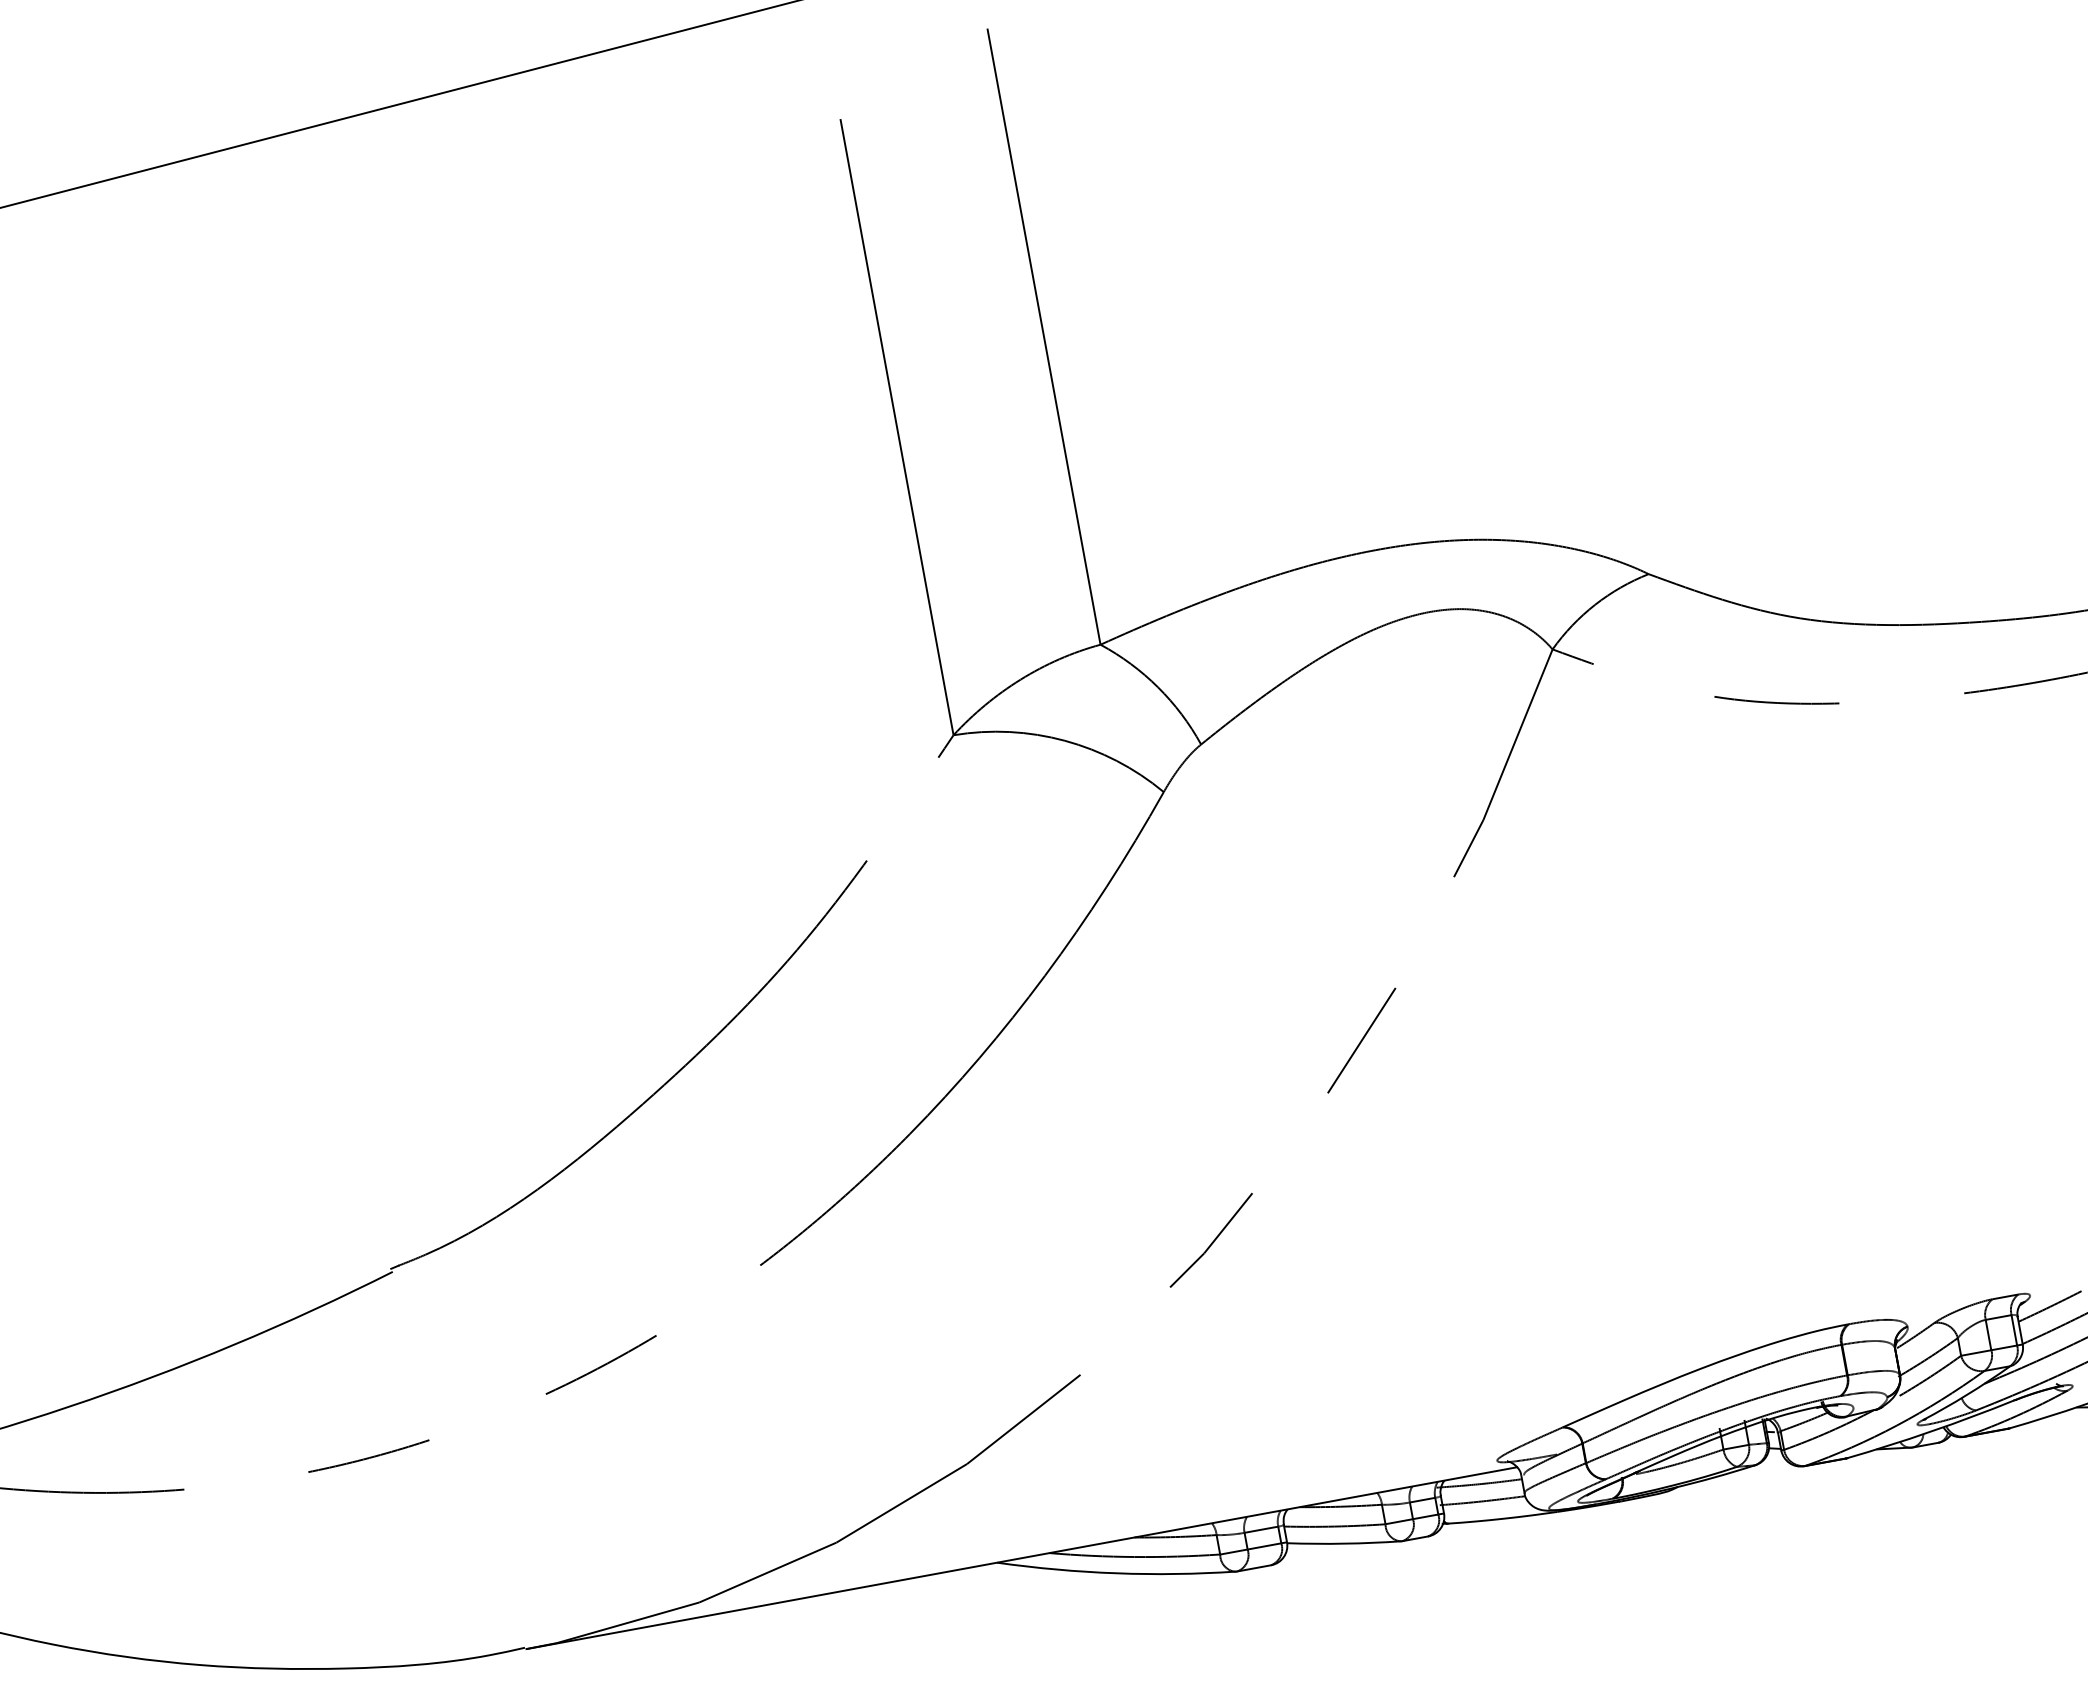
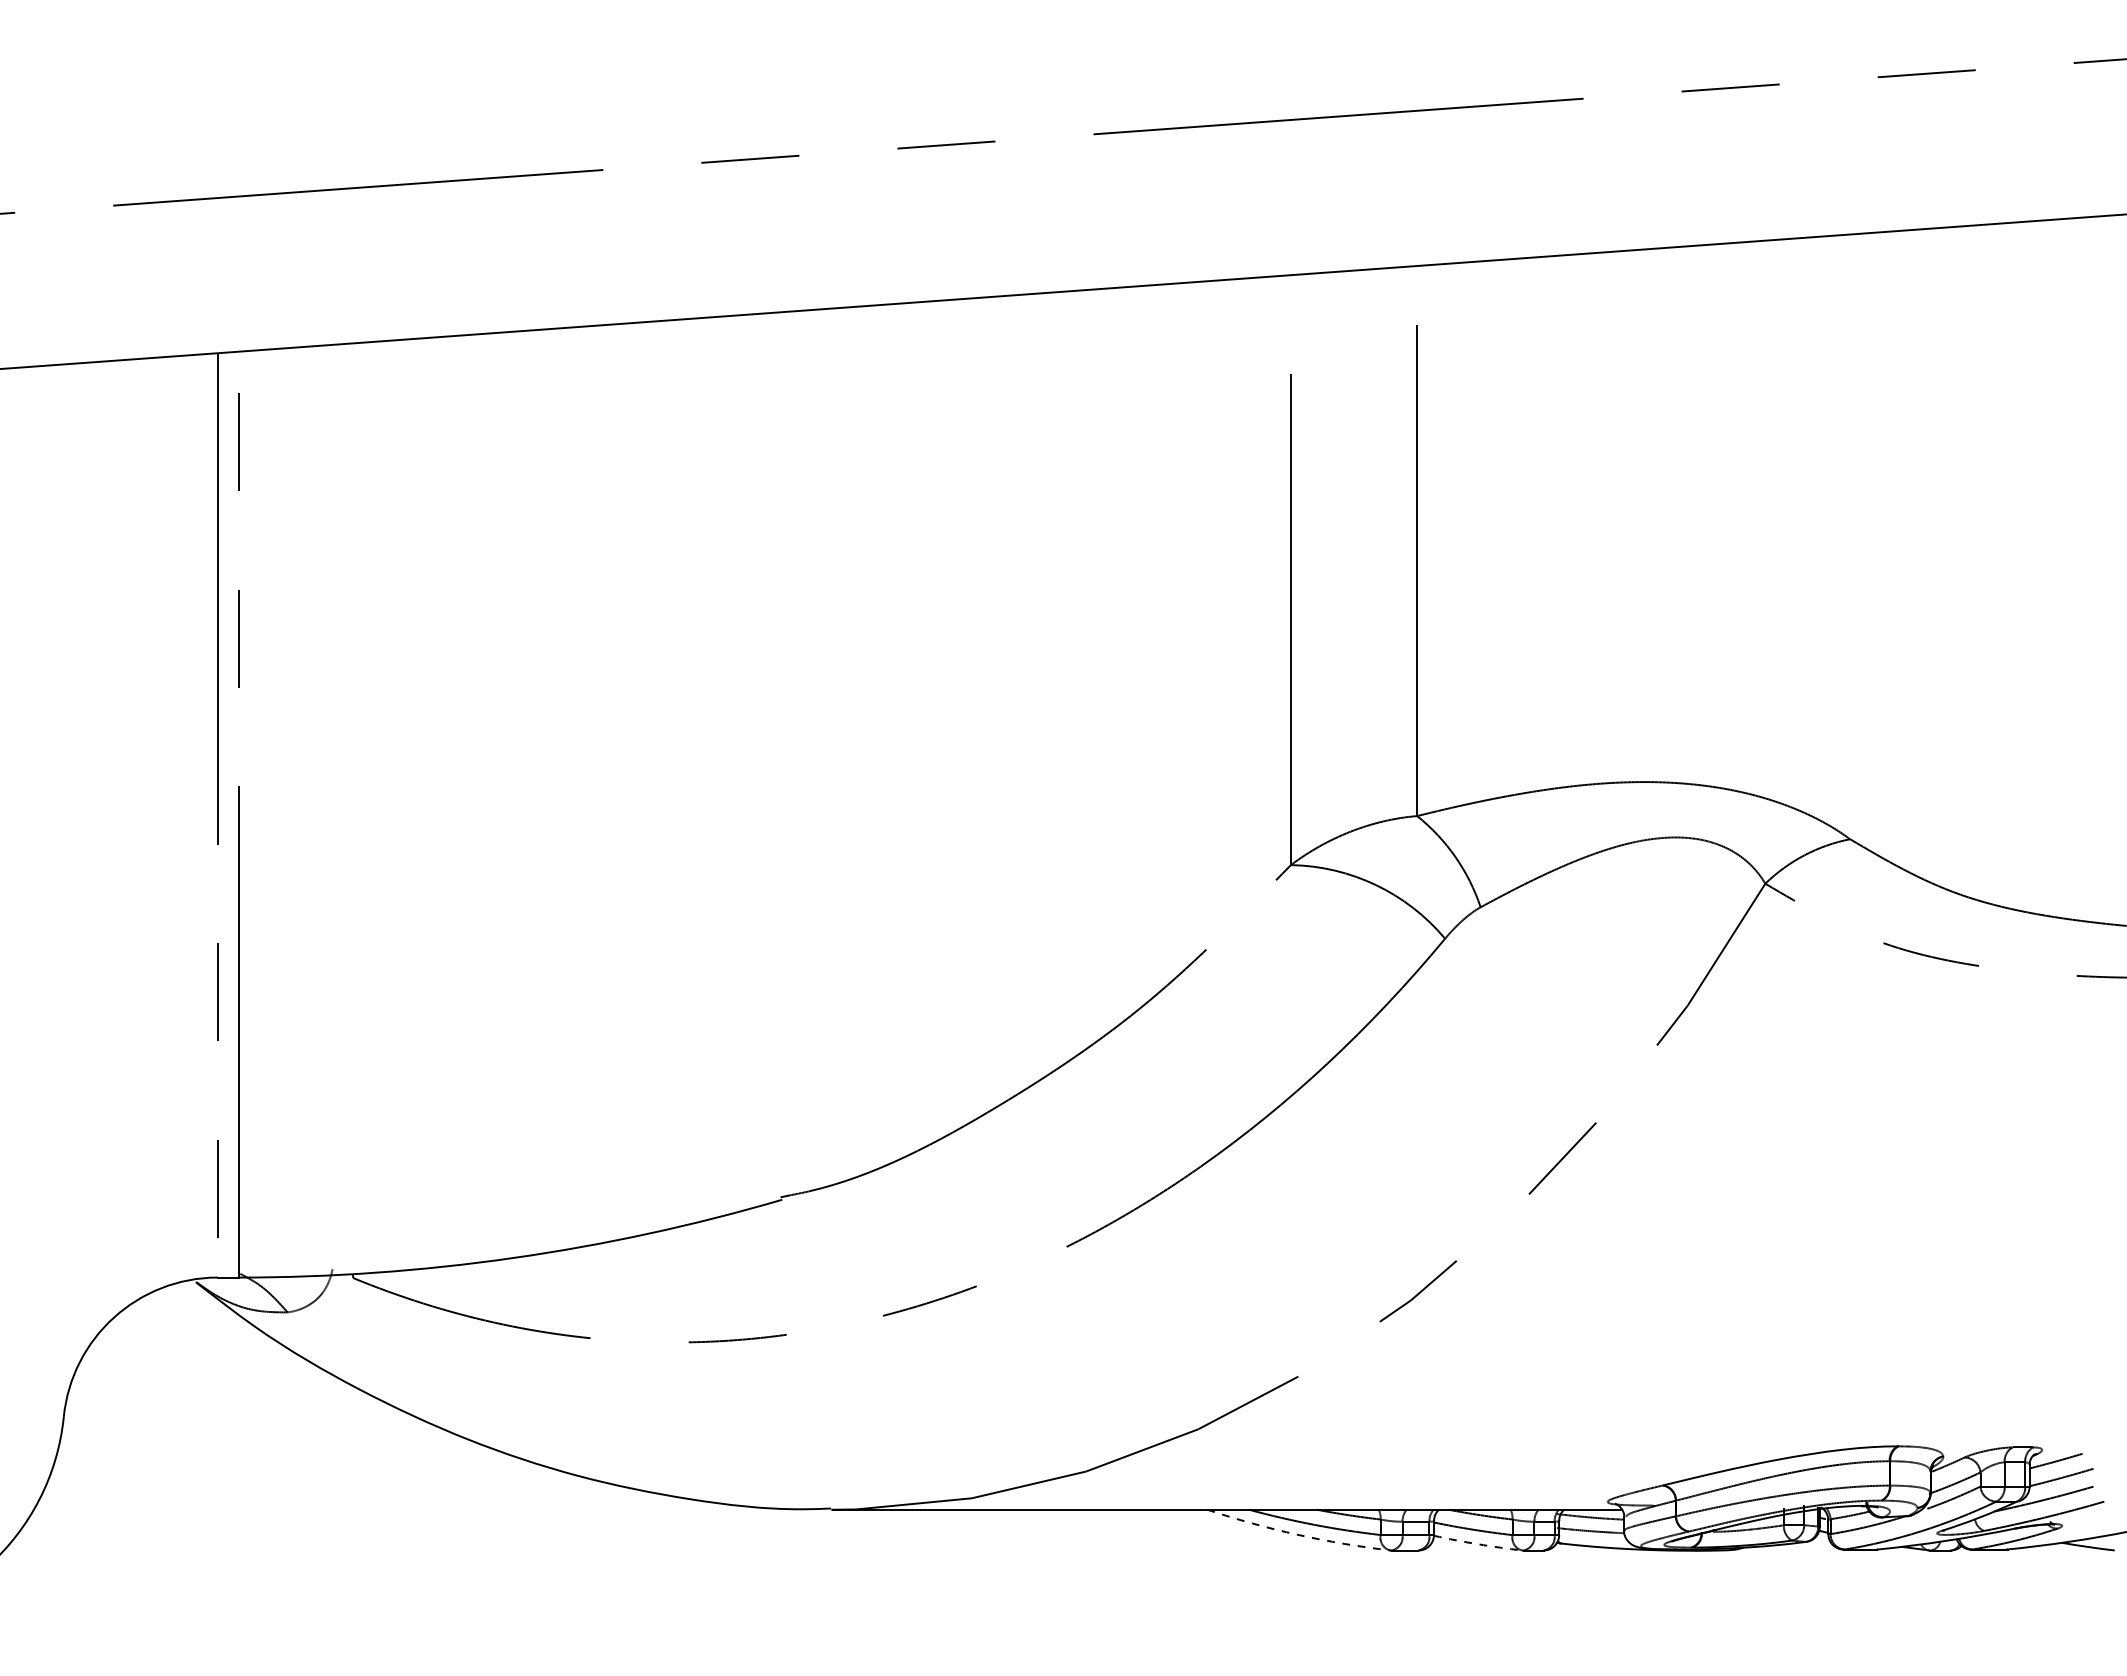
arc: (1345, 1543) -> (1478, 1544), solid -> dashed
arc: (1115, 1573) -> (1297, 1534), solid -> dashed

